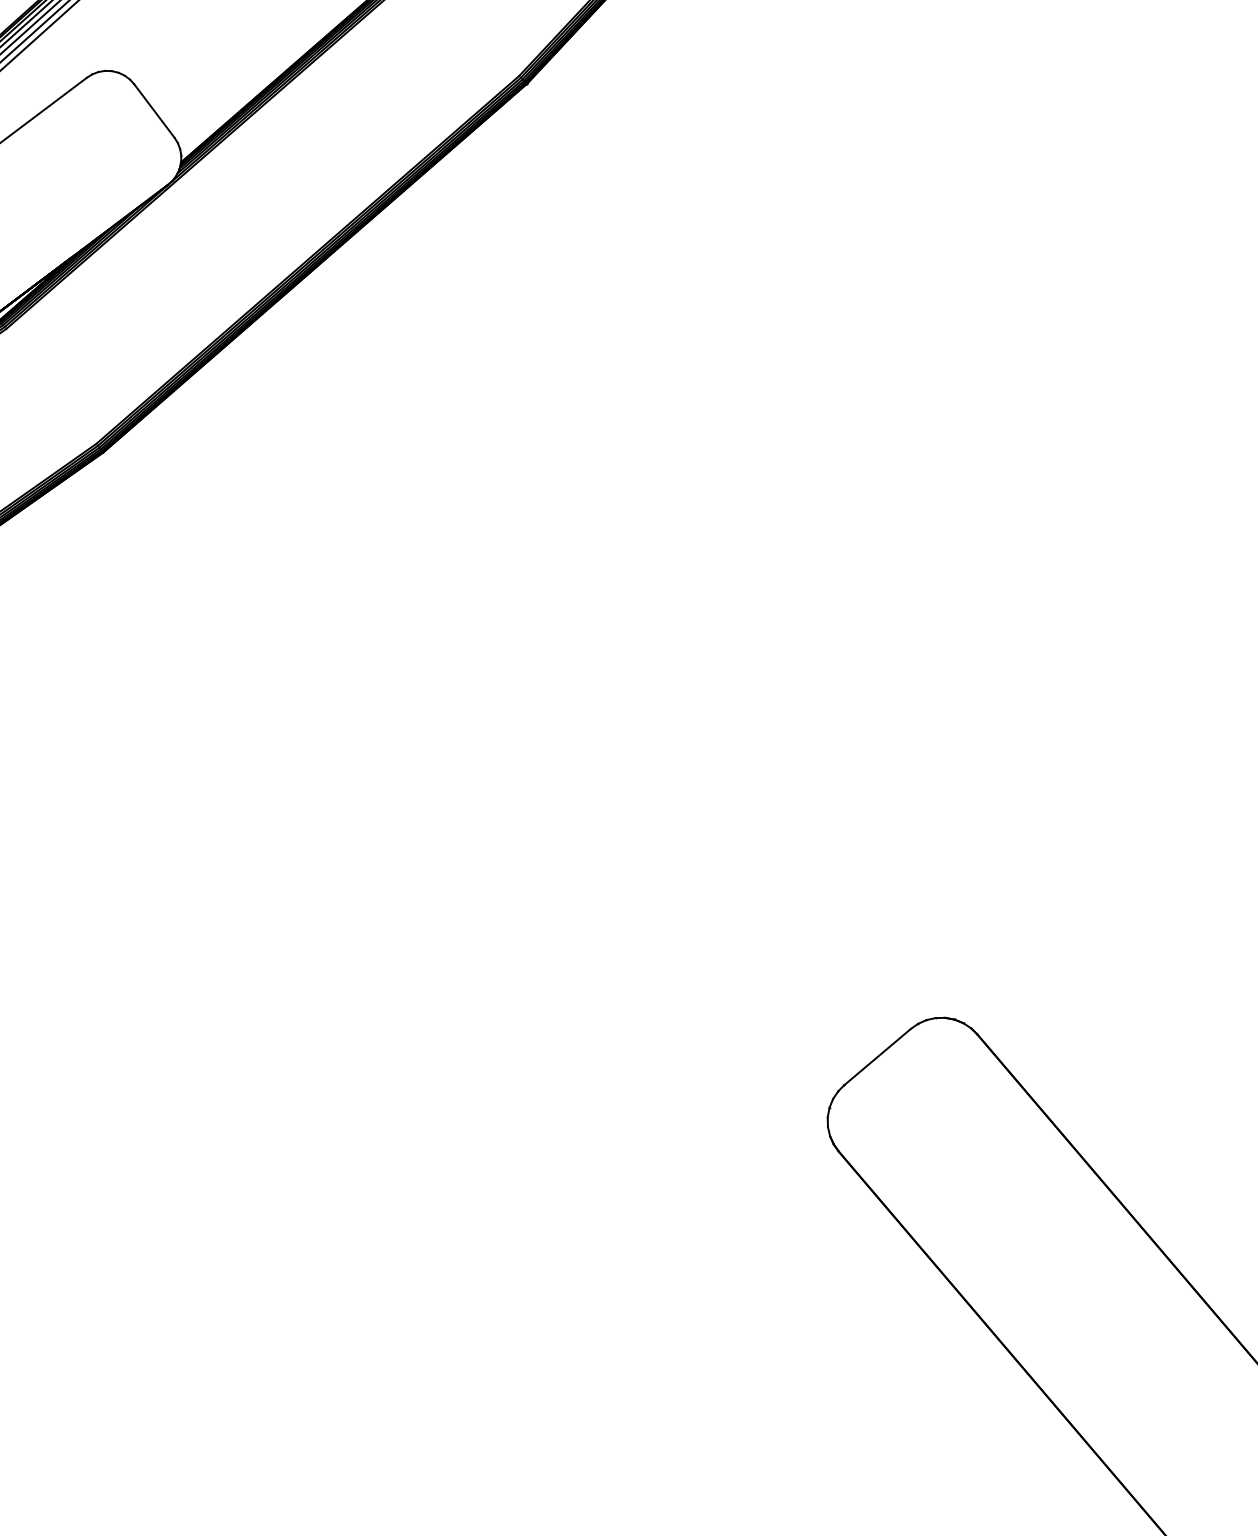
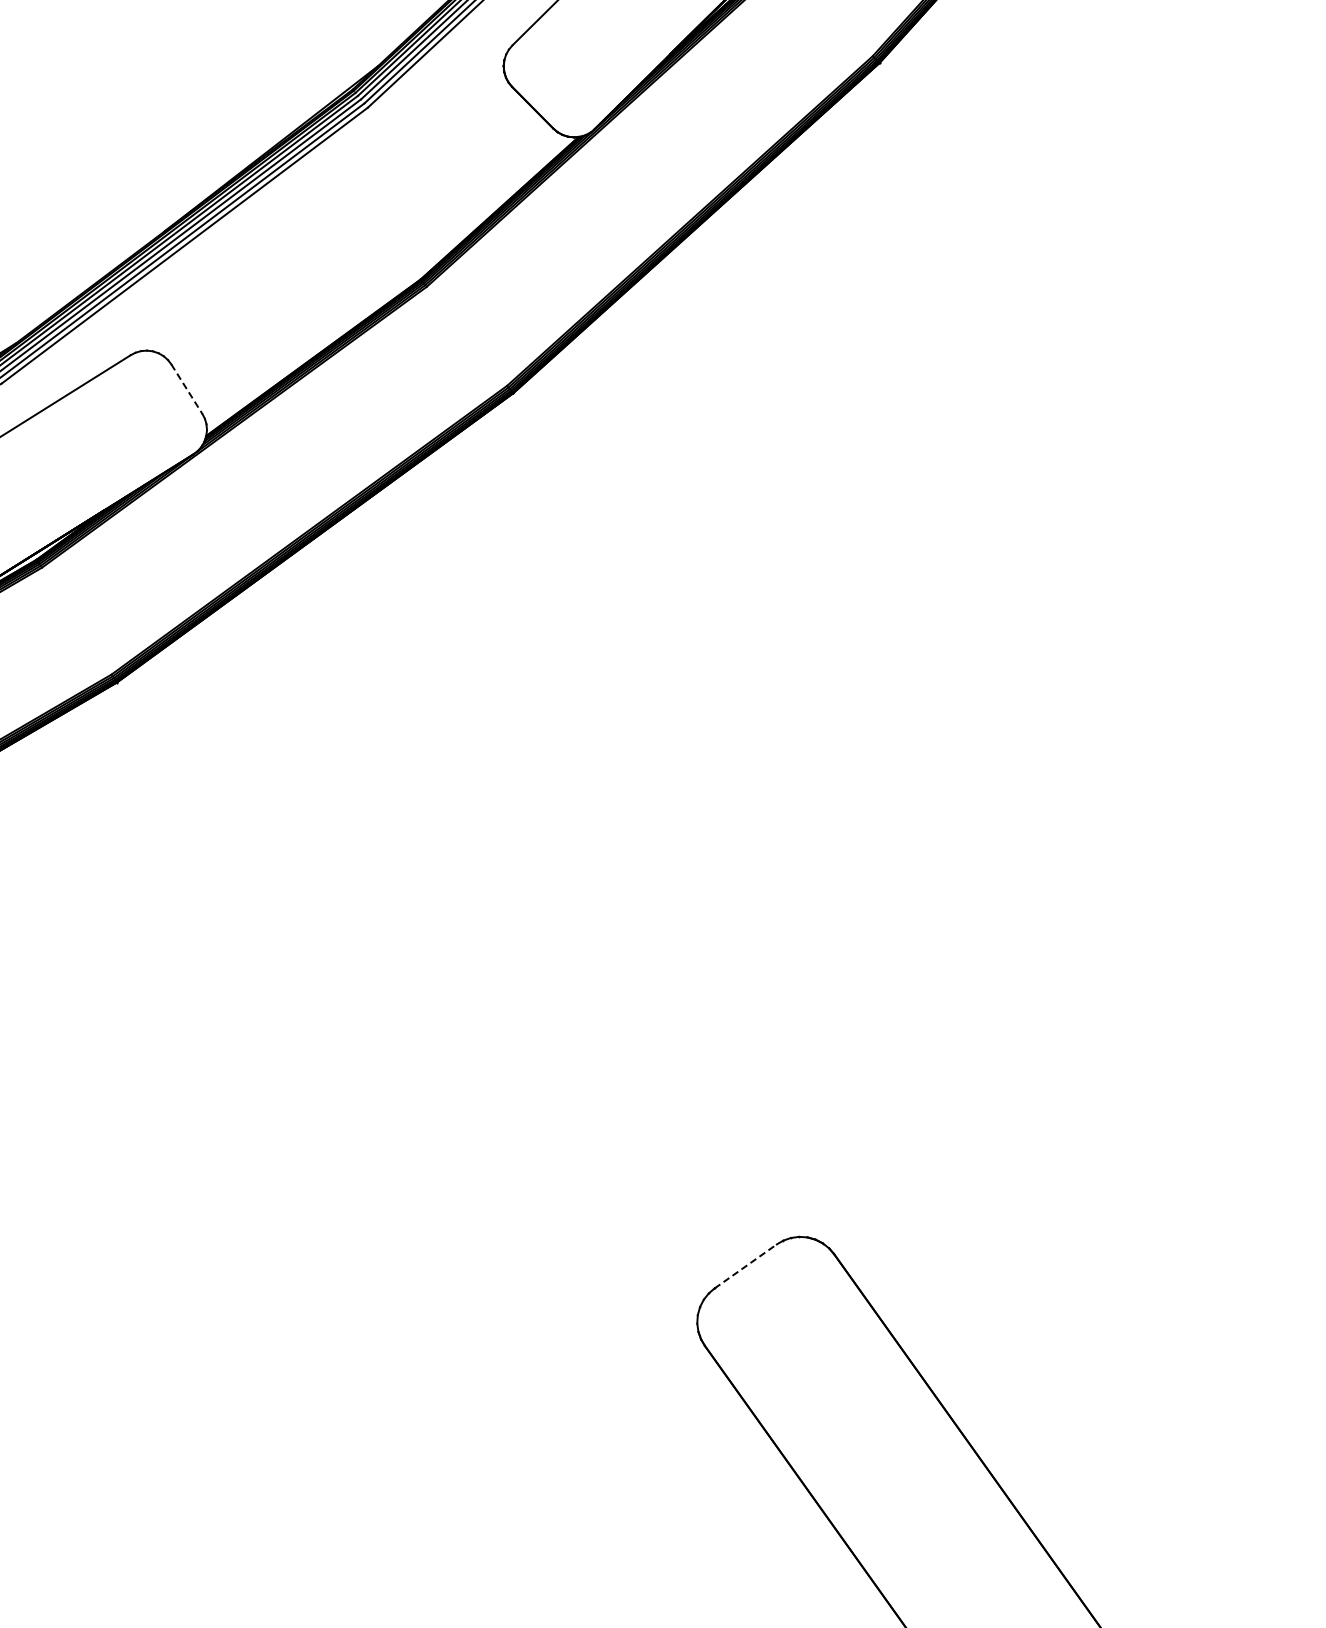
line: (155, 111) -> (187, 389), solid -> dashed
line: (878, 1057) -> (746, 1266), solid -> dashed

